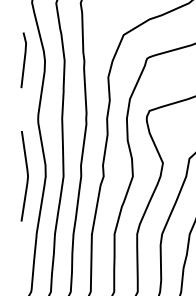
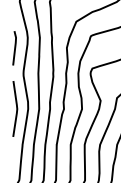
line: (23, 60) -> (14, 48), moved

